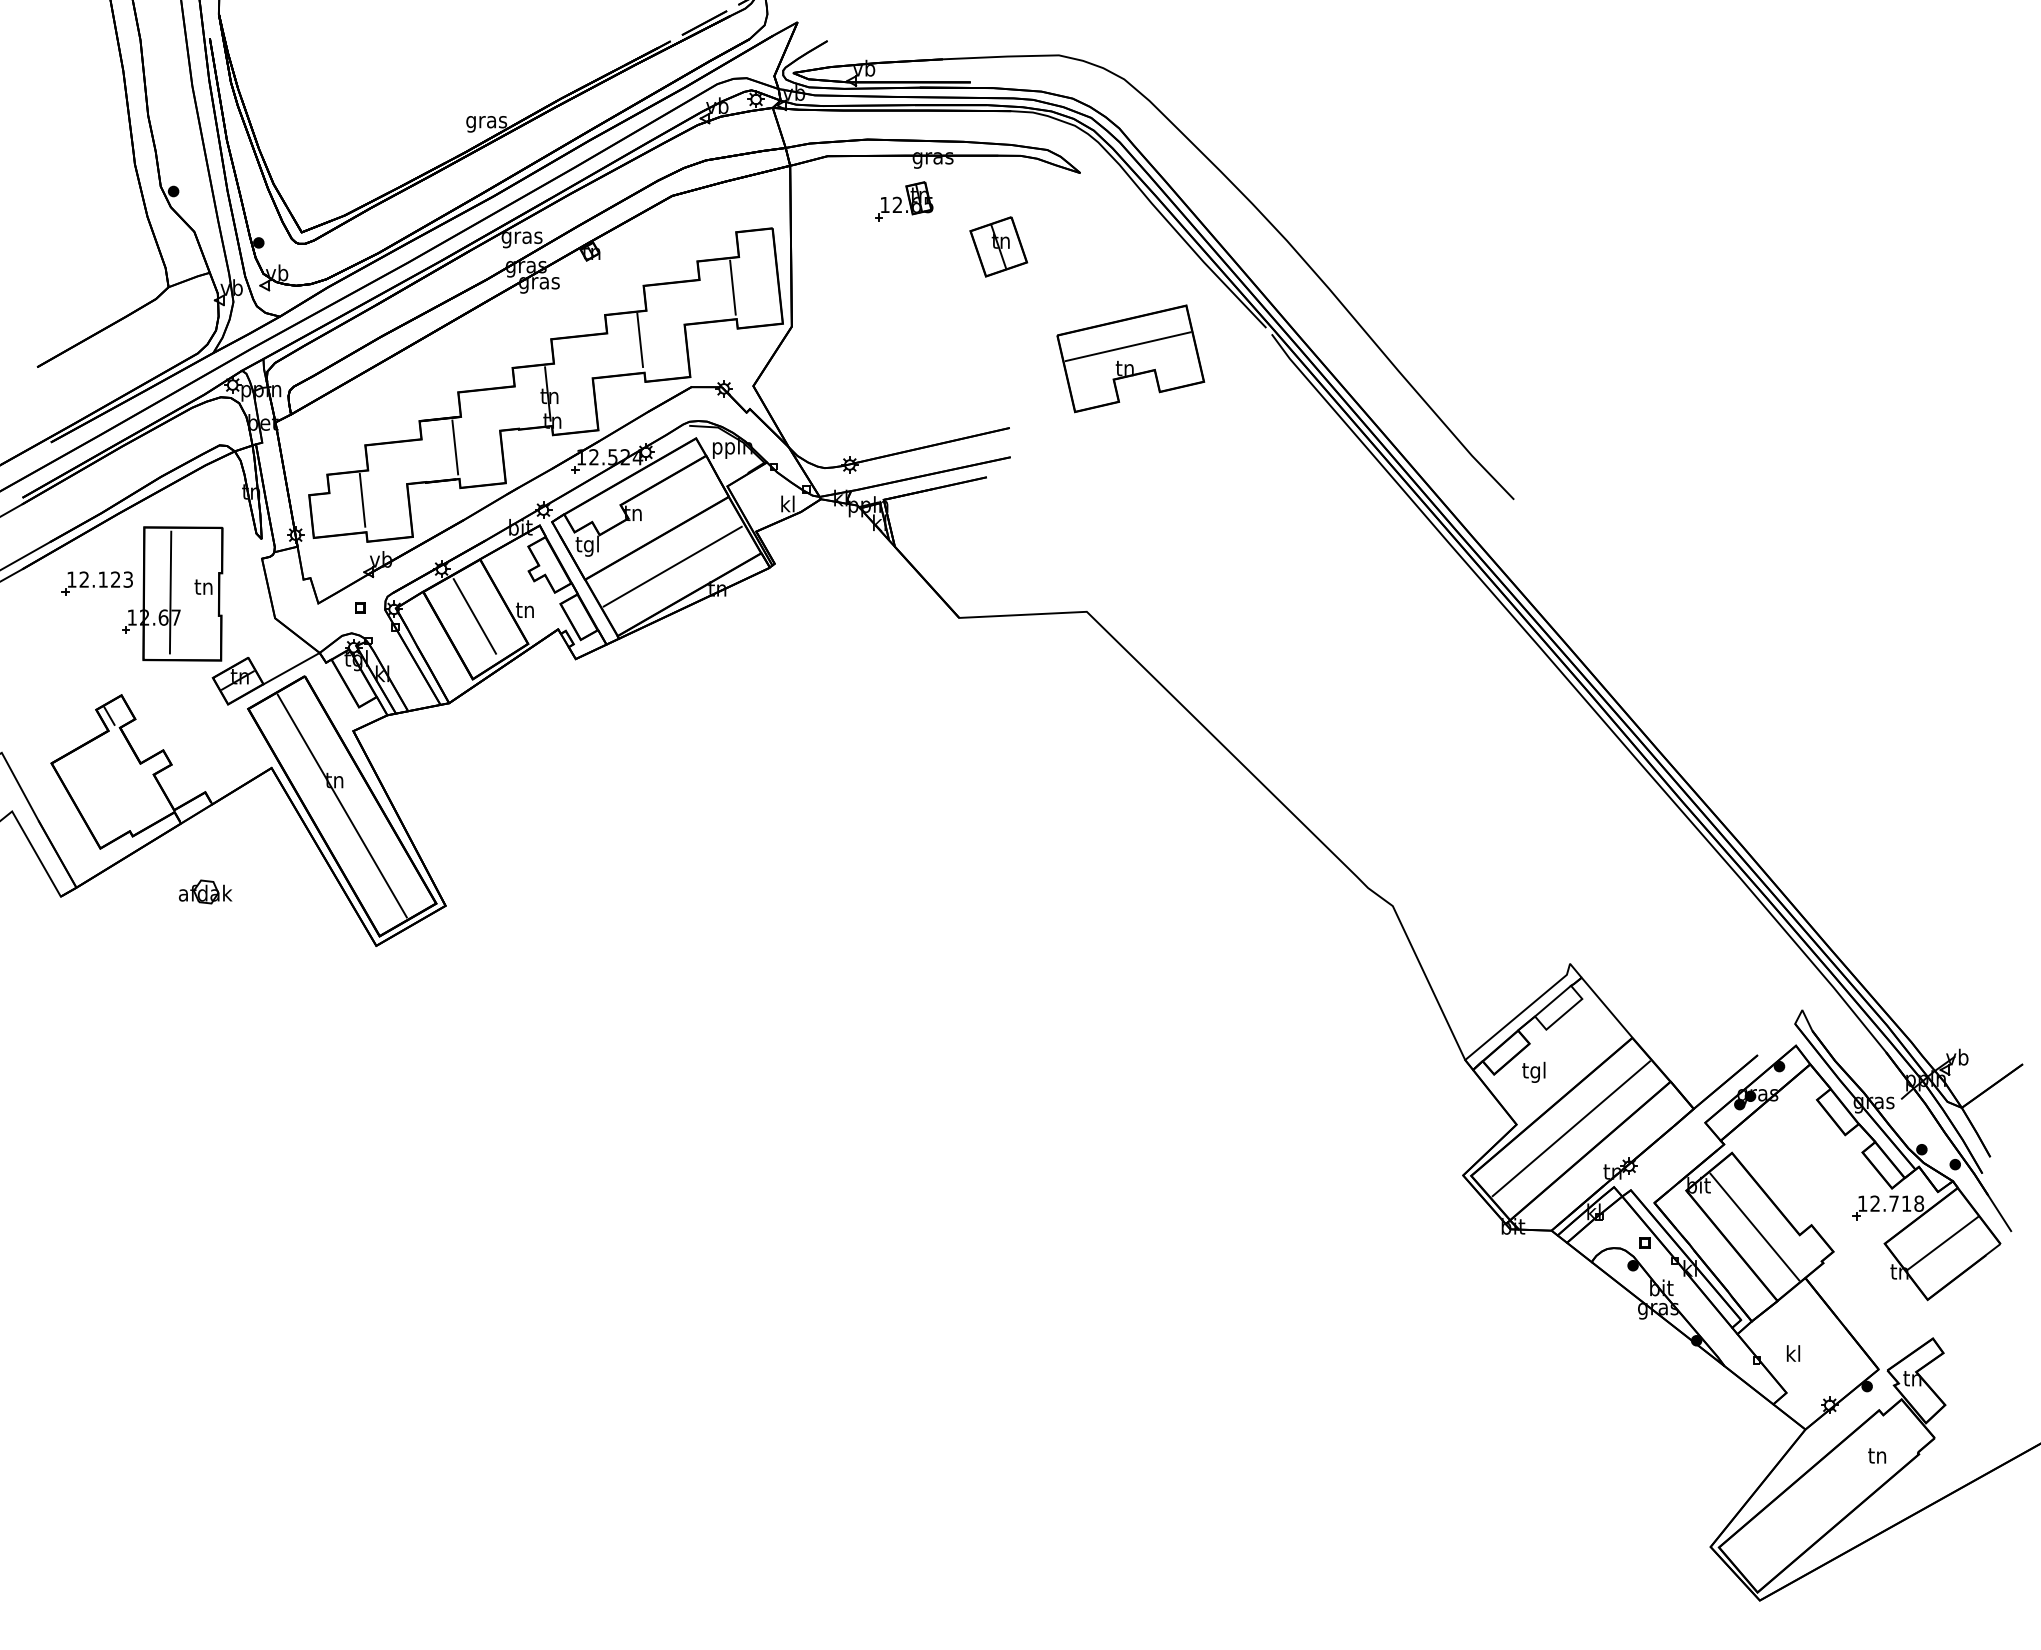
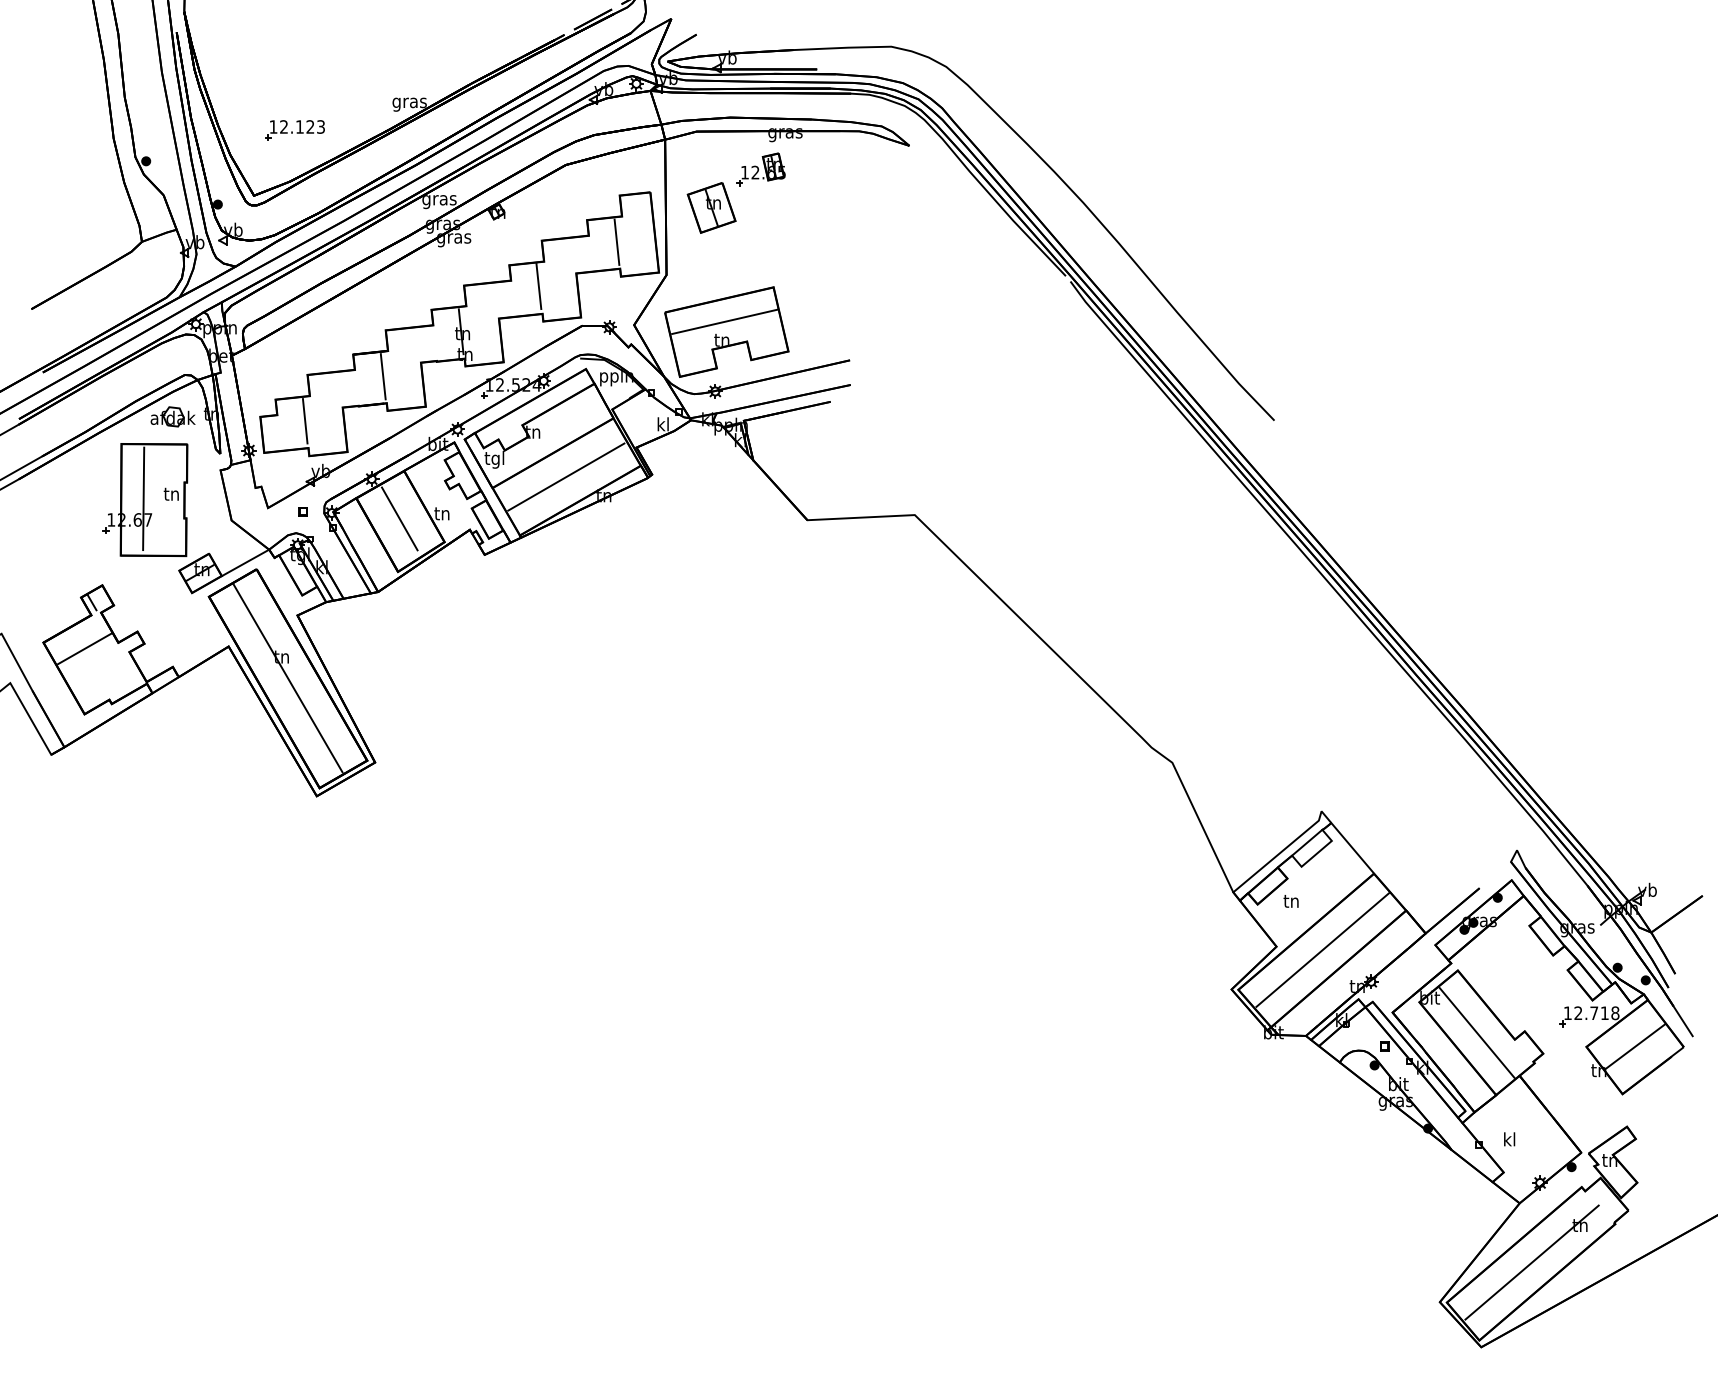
part: (998, 246) -> (711, 207), moved
part: (1130, 358) -> (726, 331), moved
part: (96, 583) -> (294, 130), moved
line: (100, 770) -> (84, 648), added
part: (204, 891) -> (172, 416), moved
text: (1533, 1072) -> (1290, 902), tgl -> tn
line: (1819, 1499) -> (1531, 1262), added

